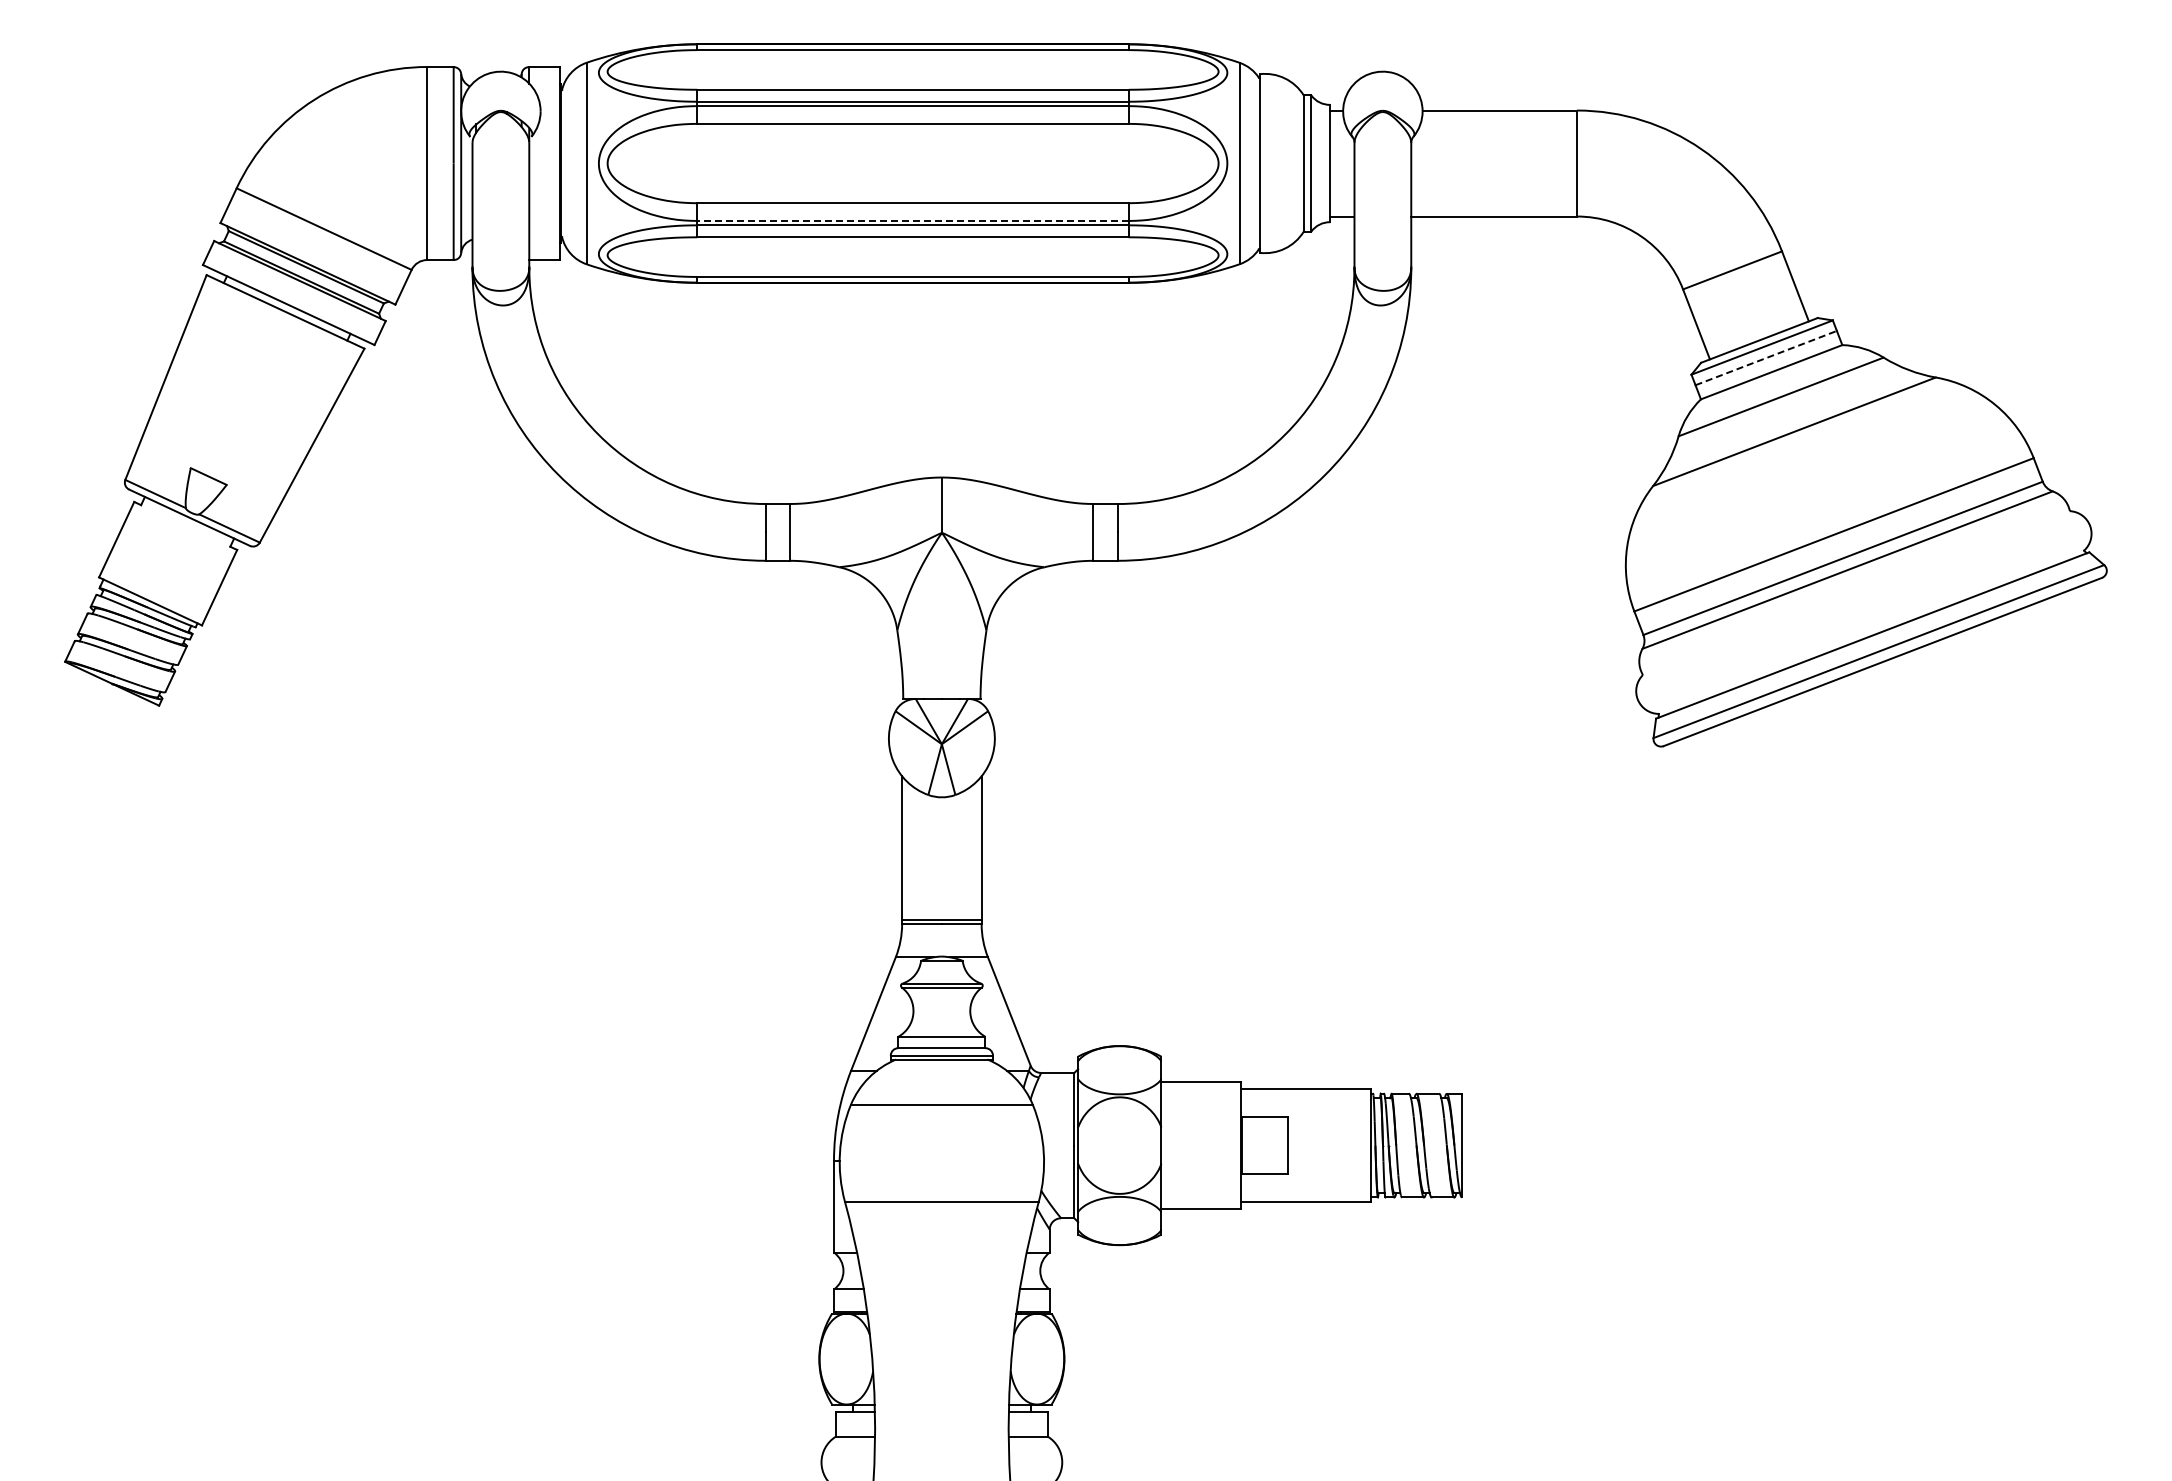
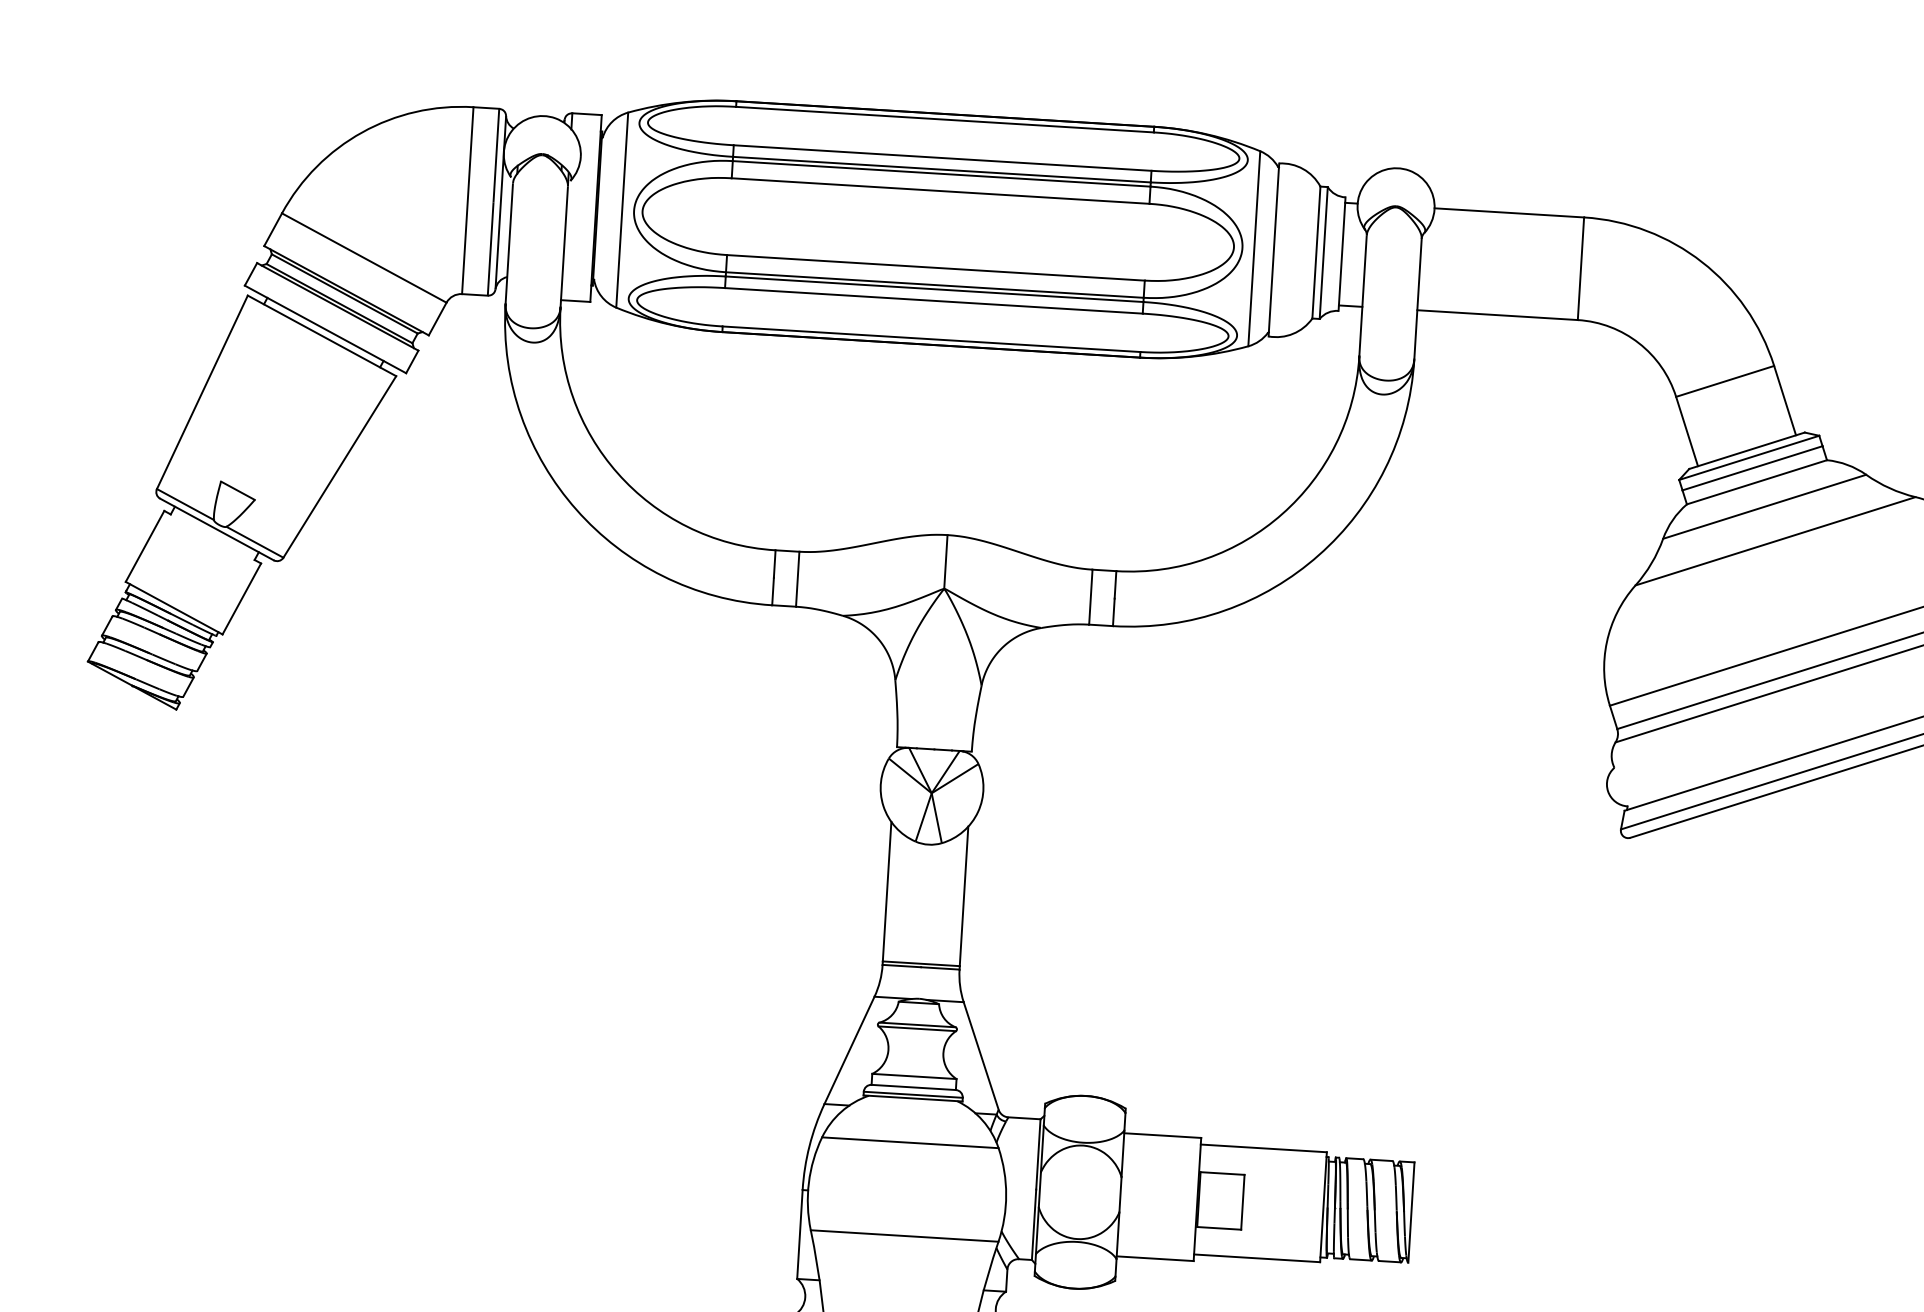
line: (913, 220) -> (935, 284), dashed -> solid
line: (1766, 358) -> (1752, 468), dashed -> solid

